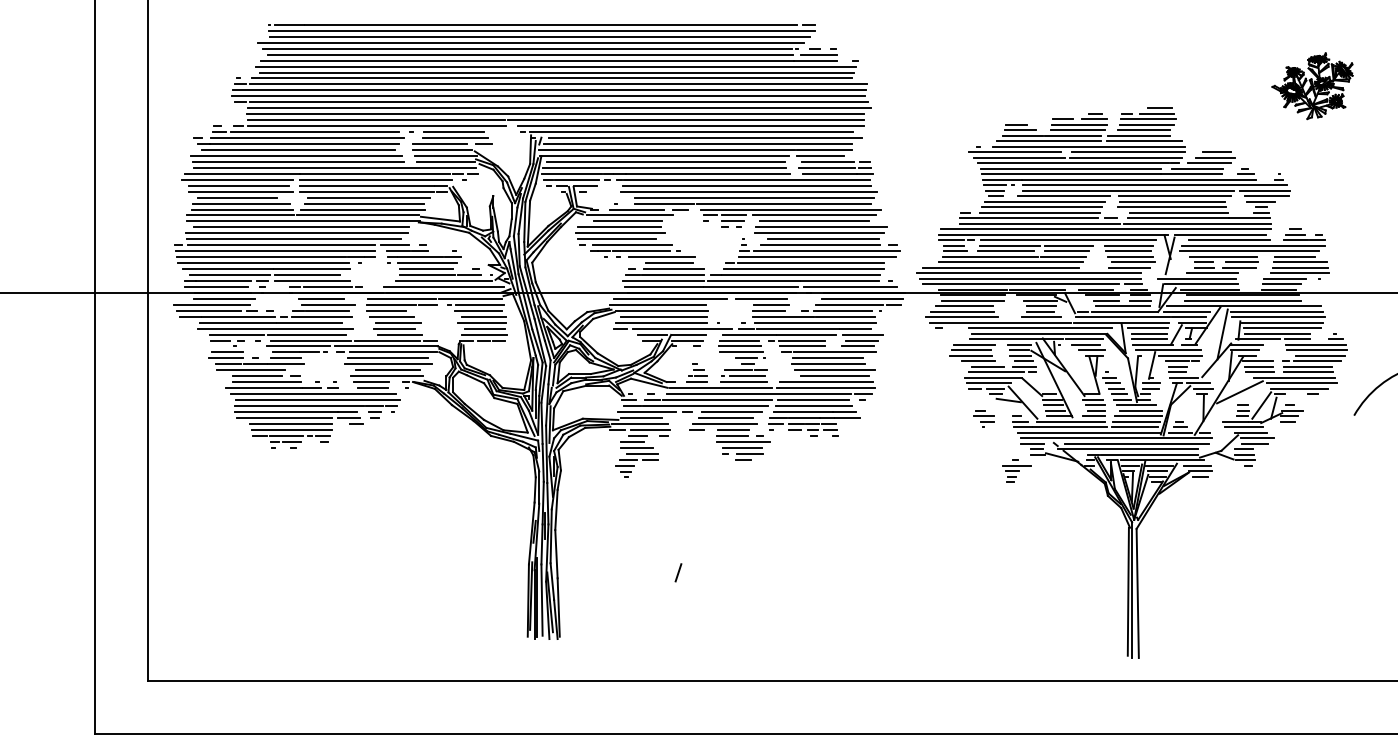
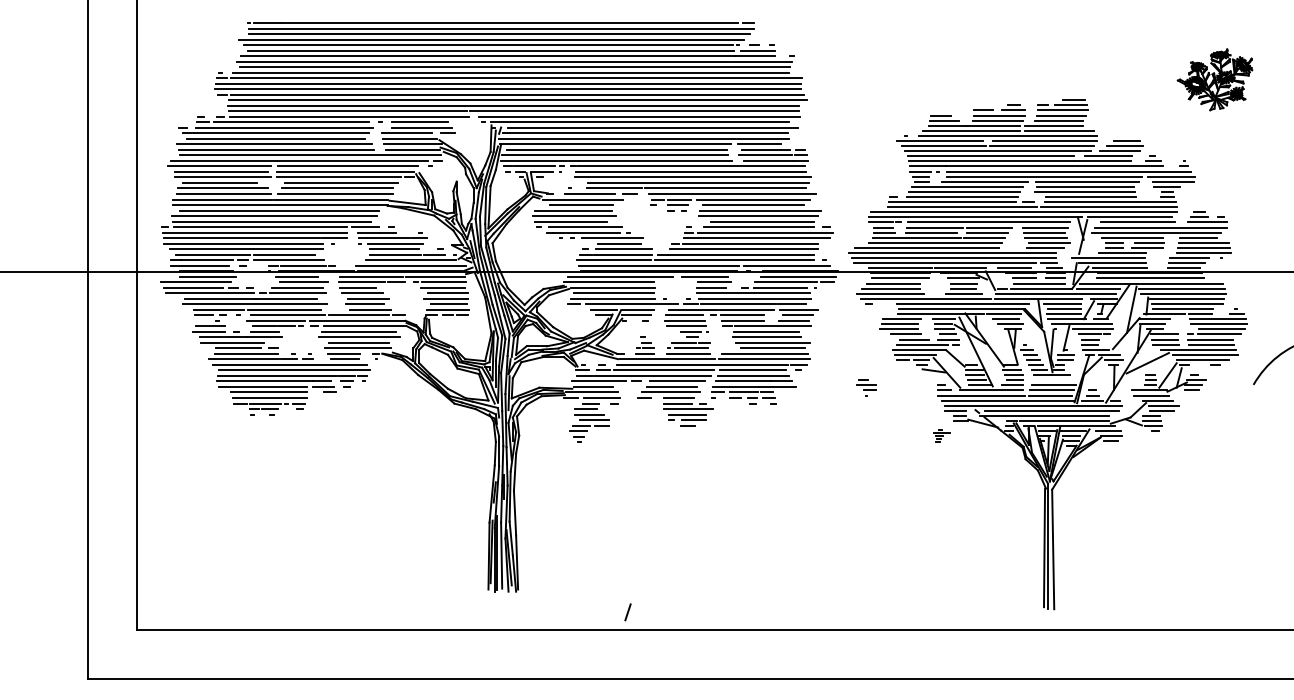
line: (1140, 410) -> (1055, 380), removed
part: (983, 418) -> (866, 387), moved
part: (1017, 470) -> (941, 435), size x0.6
line: (677, 572) -> (627, 612), moved

